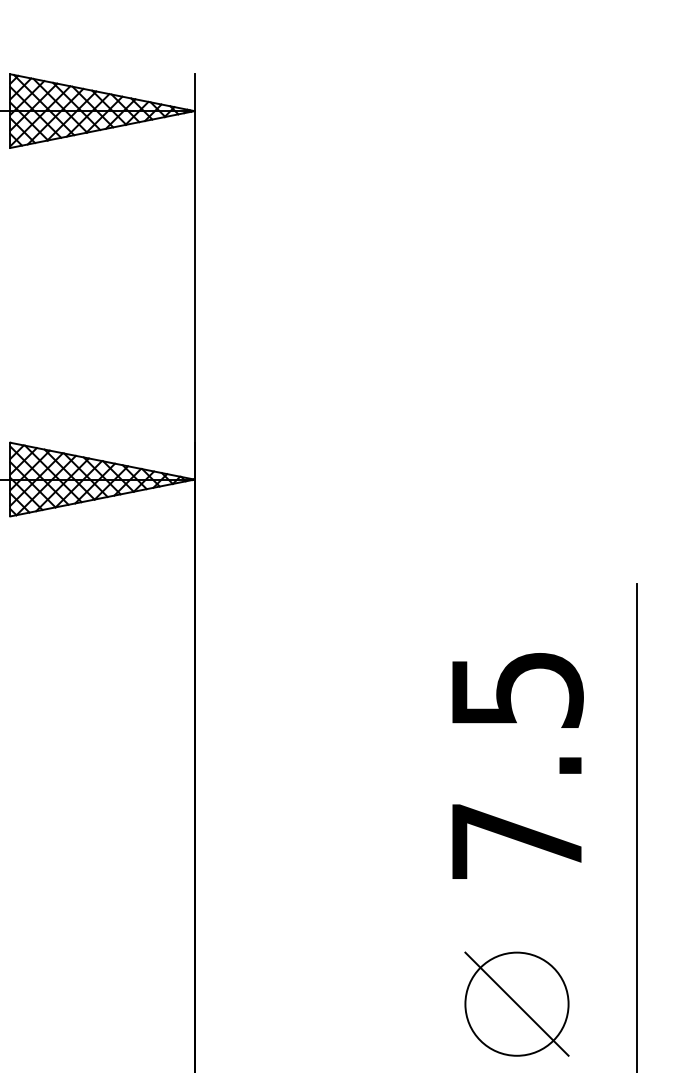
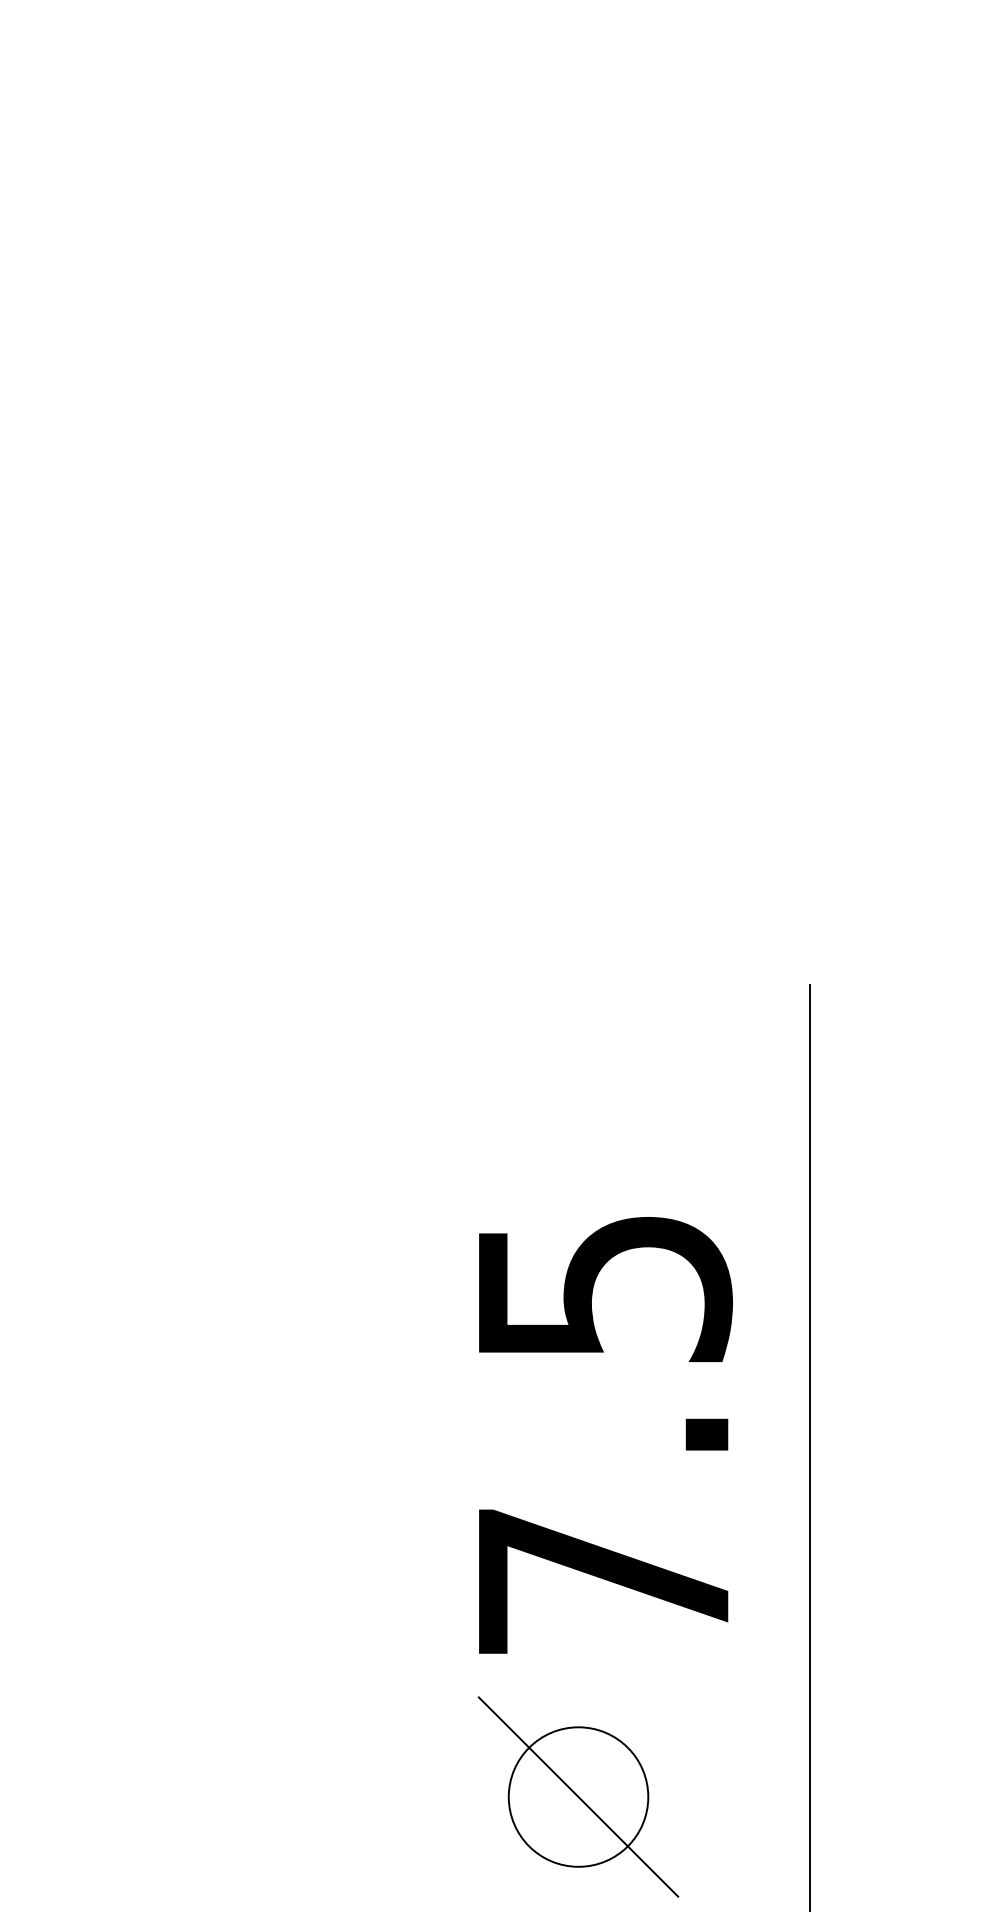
text: (517, 765) -> (604, 1434), moved
circle: (516, 1003) -> (577, 1795), size x0.7

